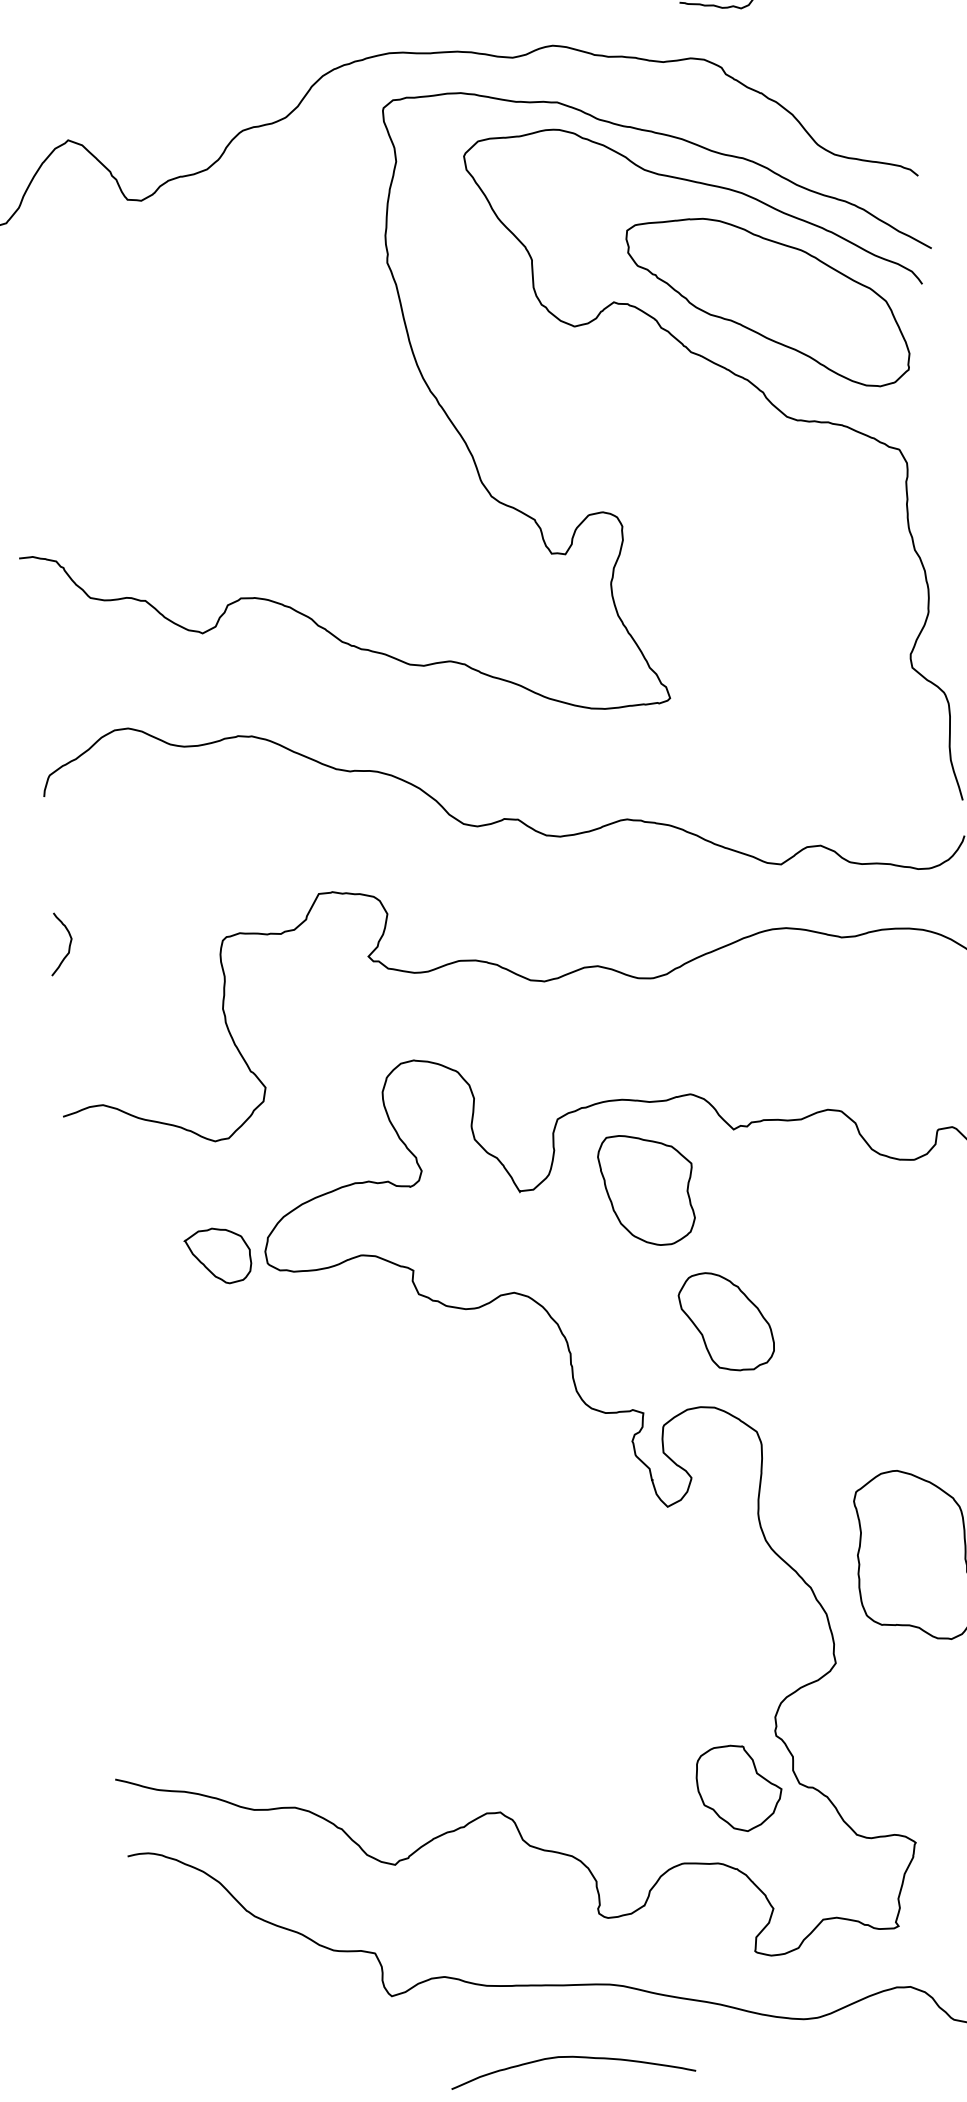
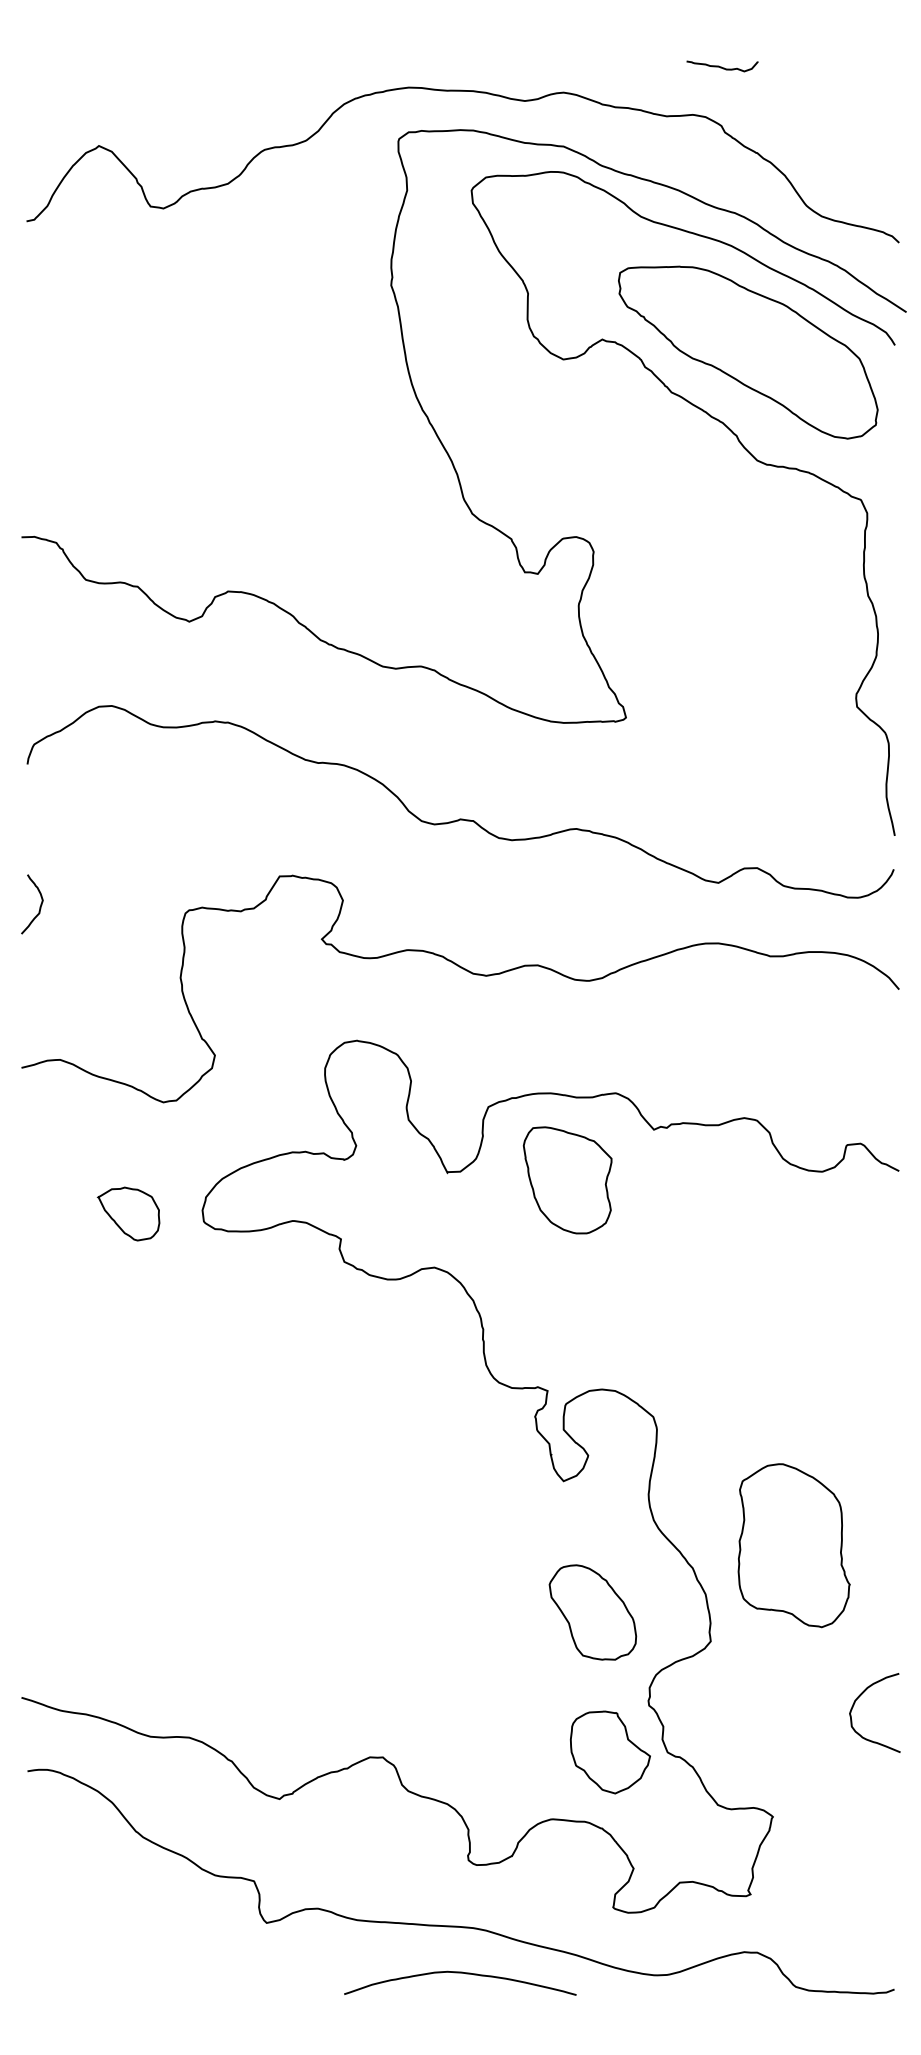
part: (217, 1255) -> (128, 1213), moved
part: (726, 1321) -> (592, 1612), moved
curve: (572, 2057) -> (460, 1973), moved

